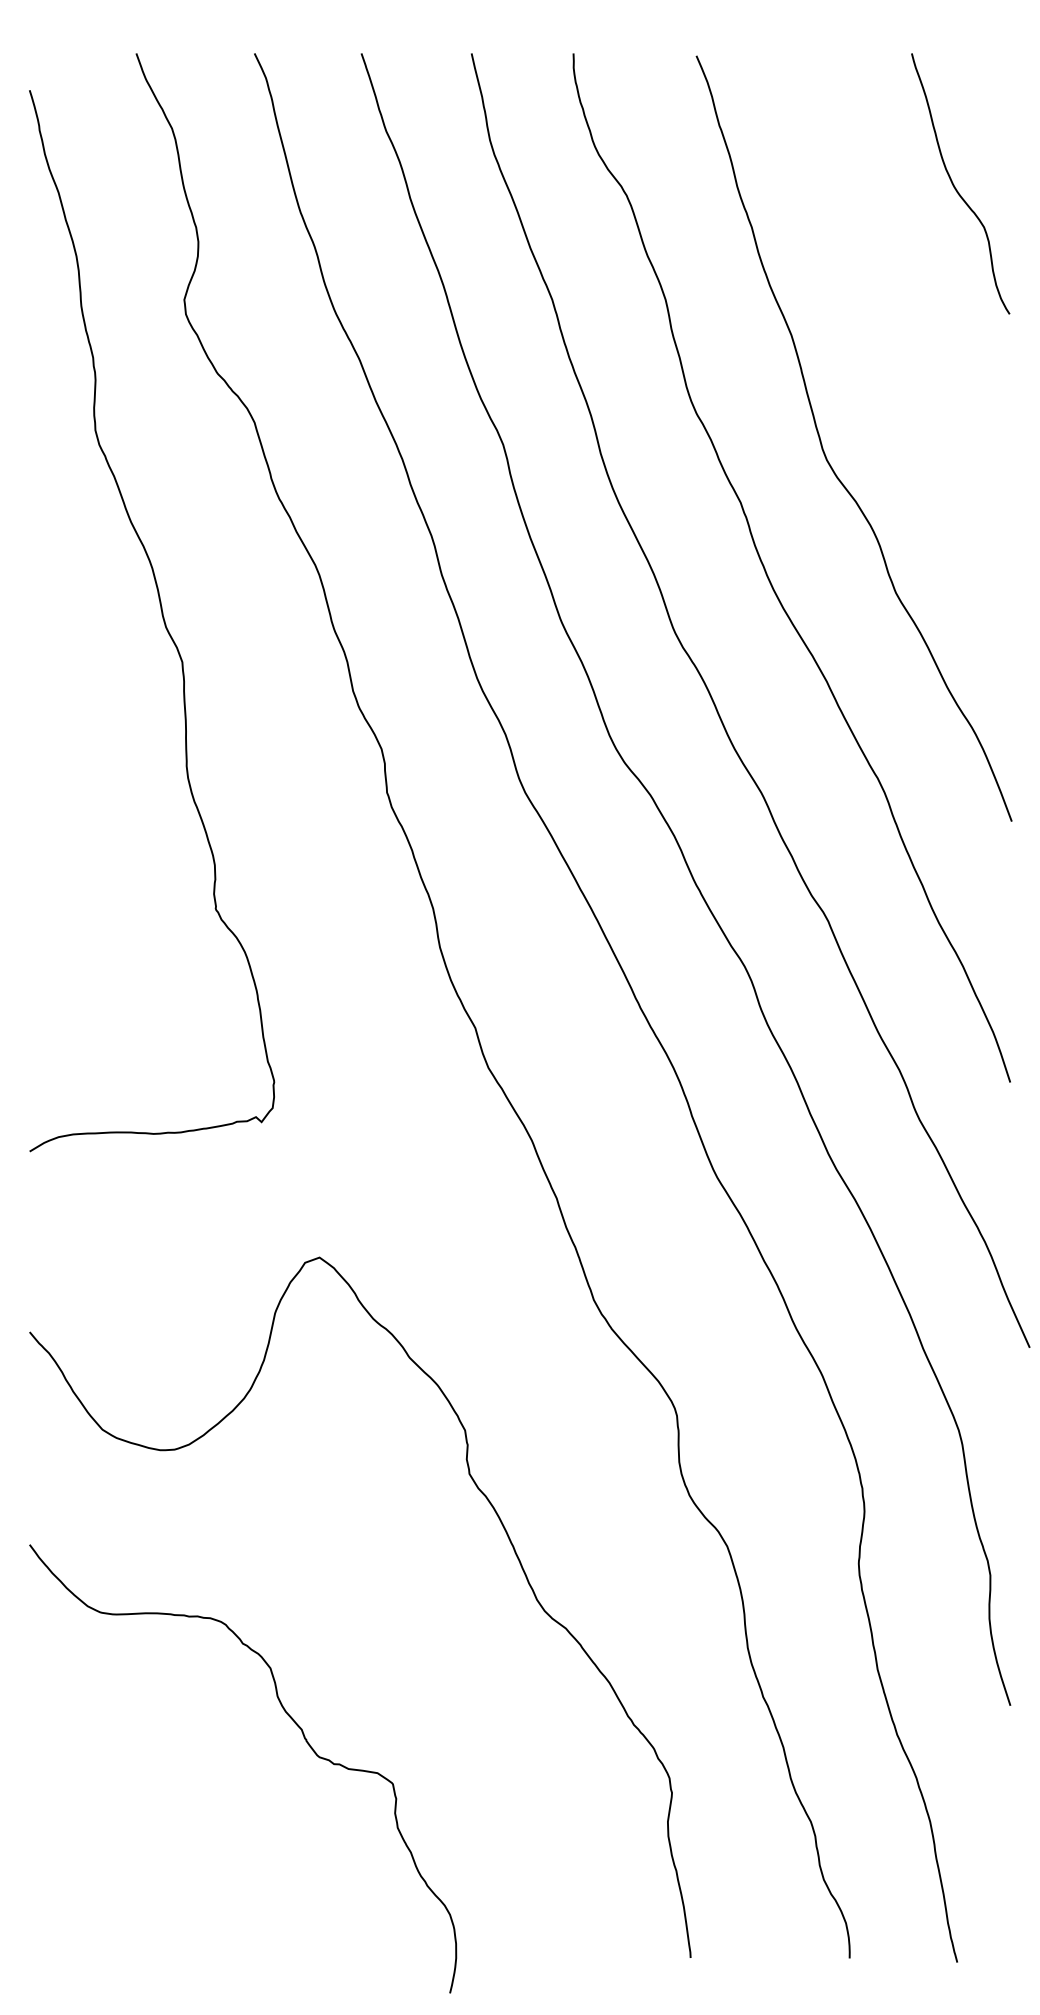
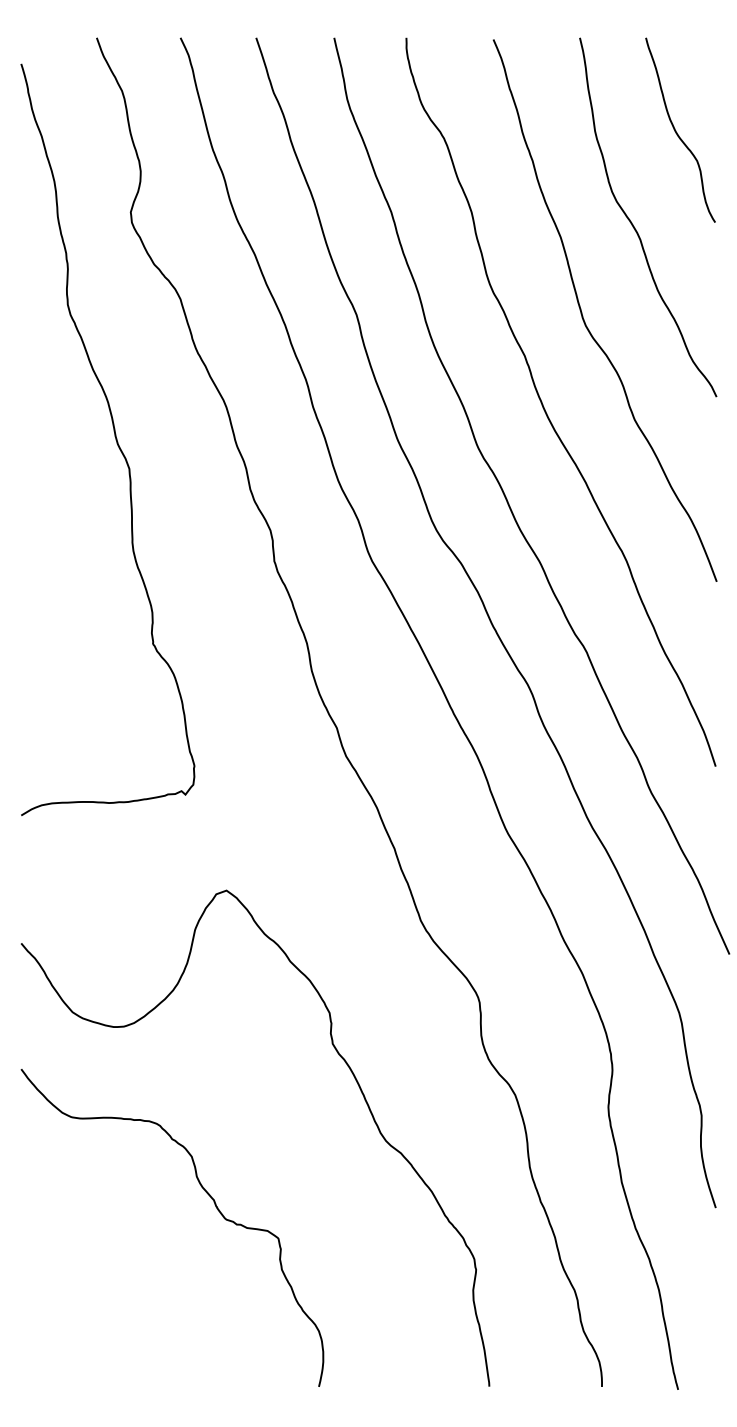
curve: (893, 316) -> (633, 224), added
curve: (303, 1737) -> (215, 1205), moved

